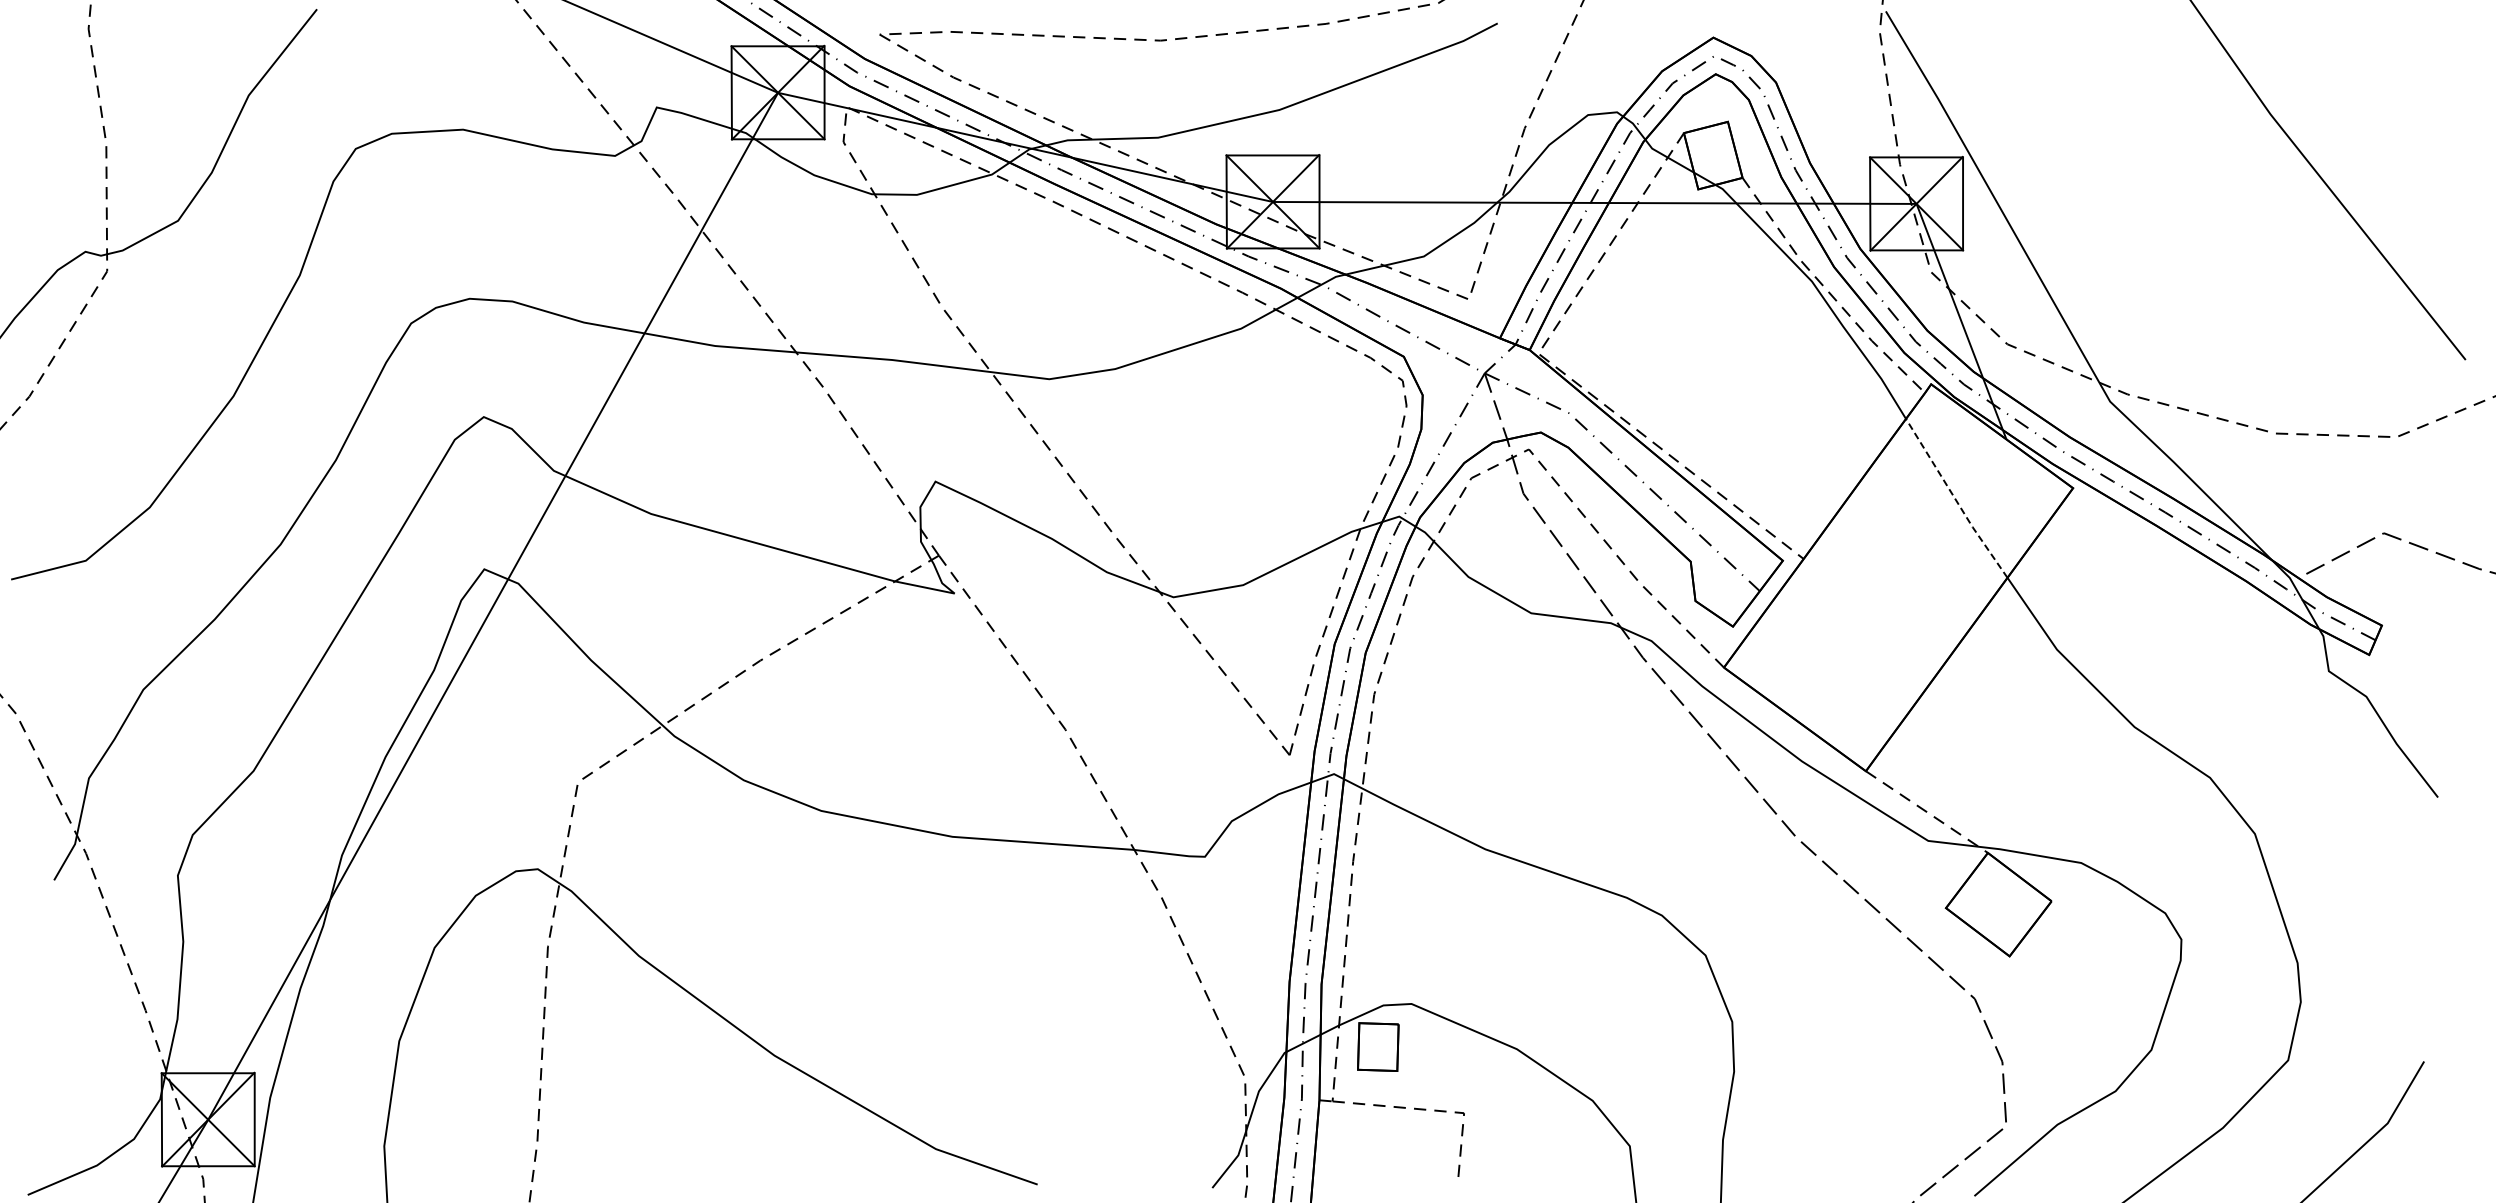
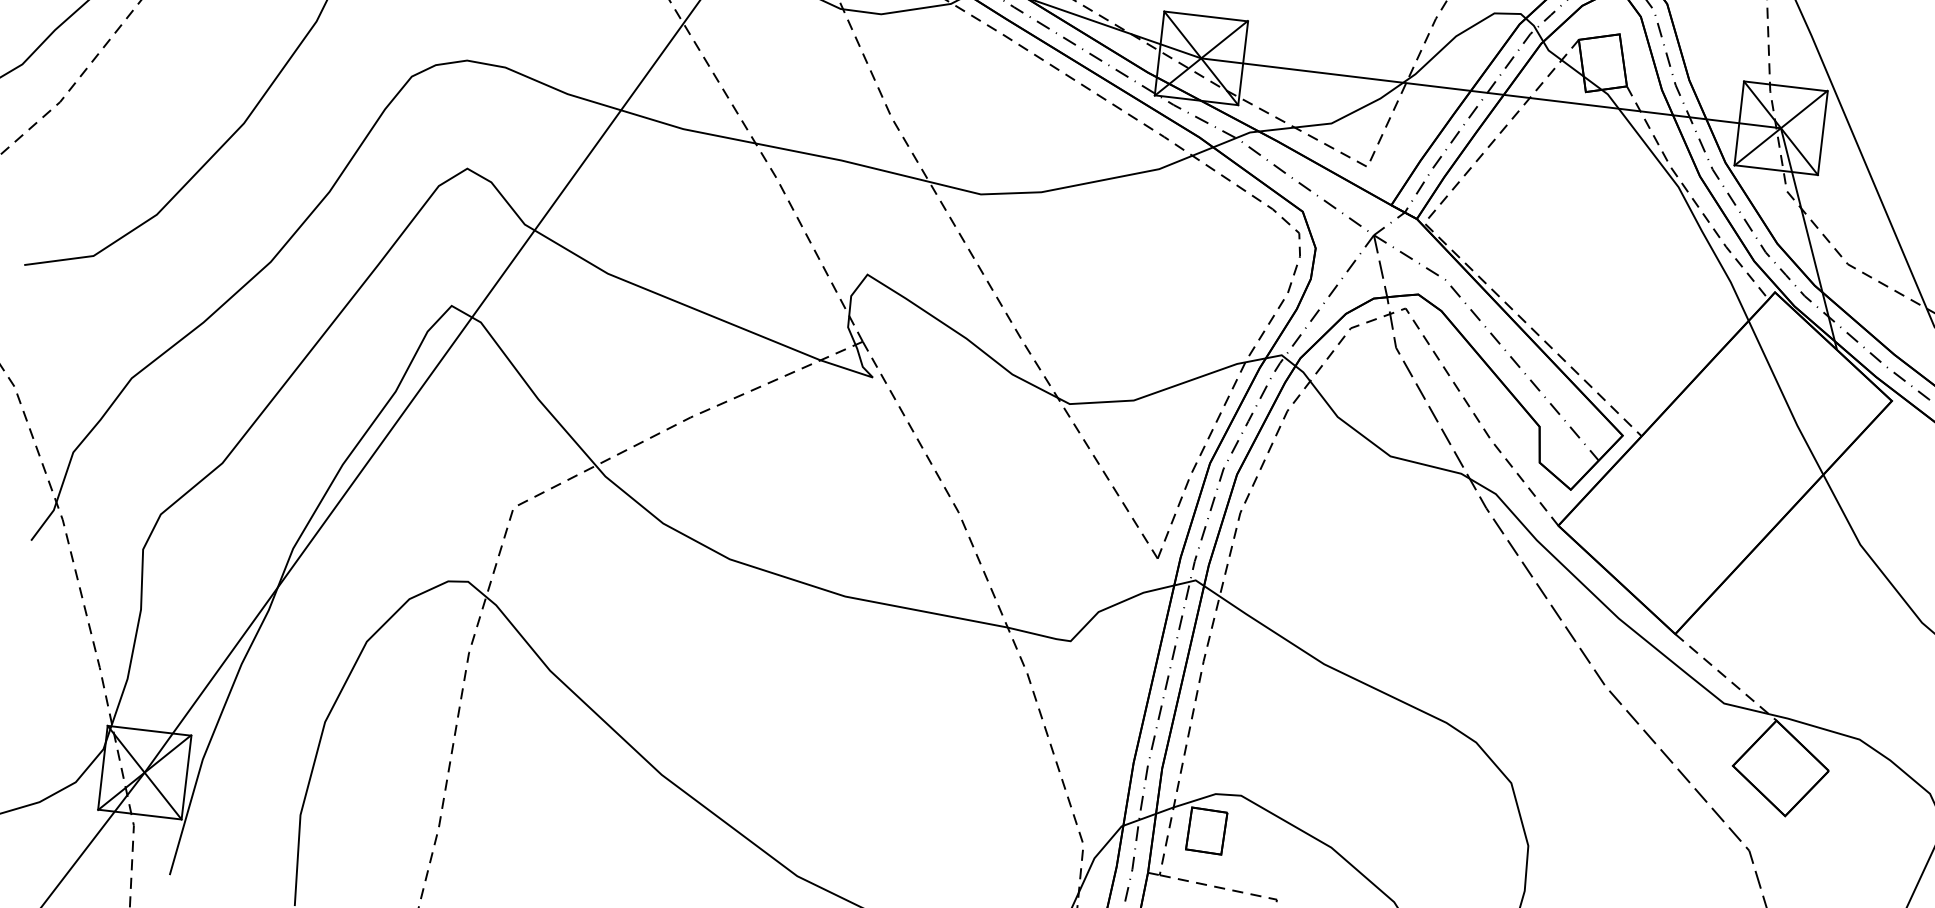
line: (1955, 499) -> (1784, 398), dashed -> solid

